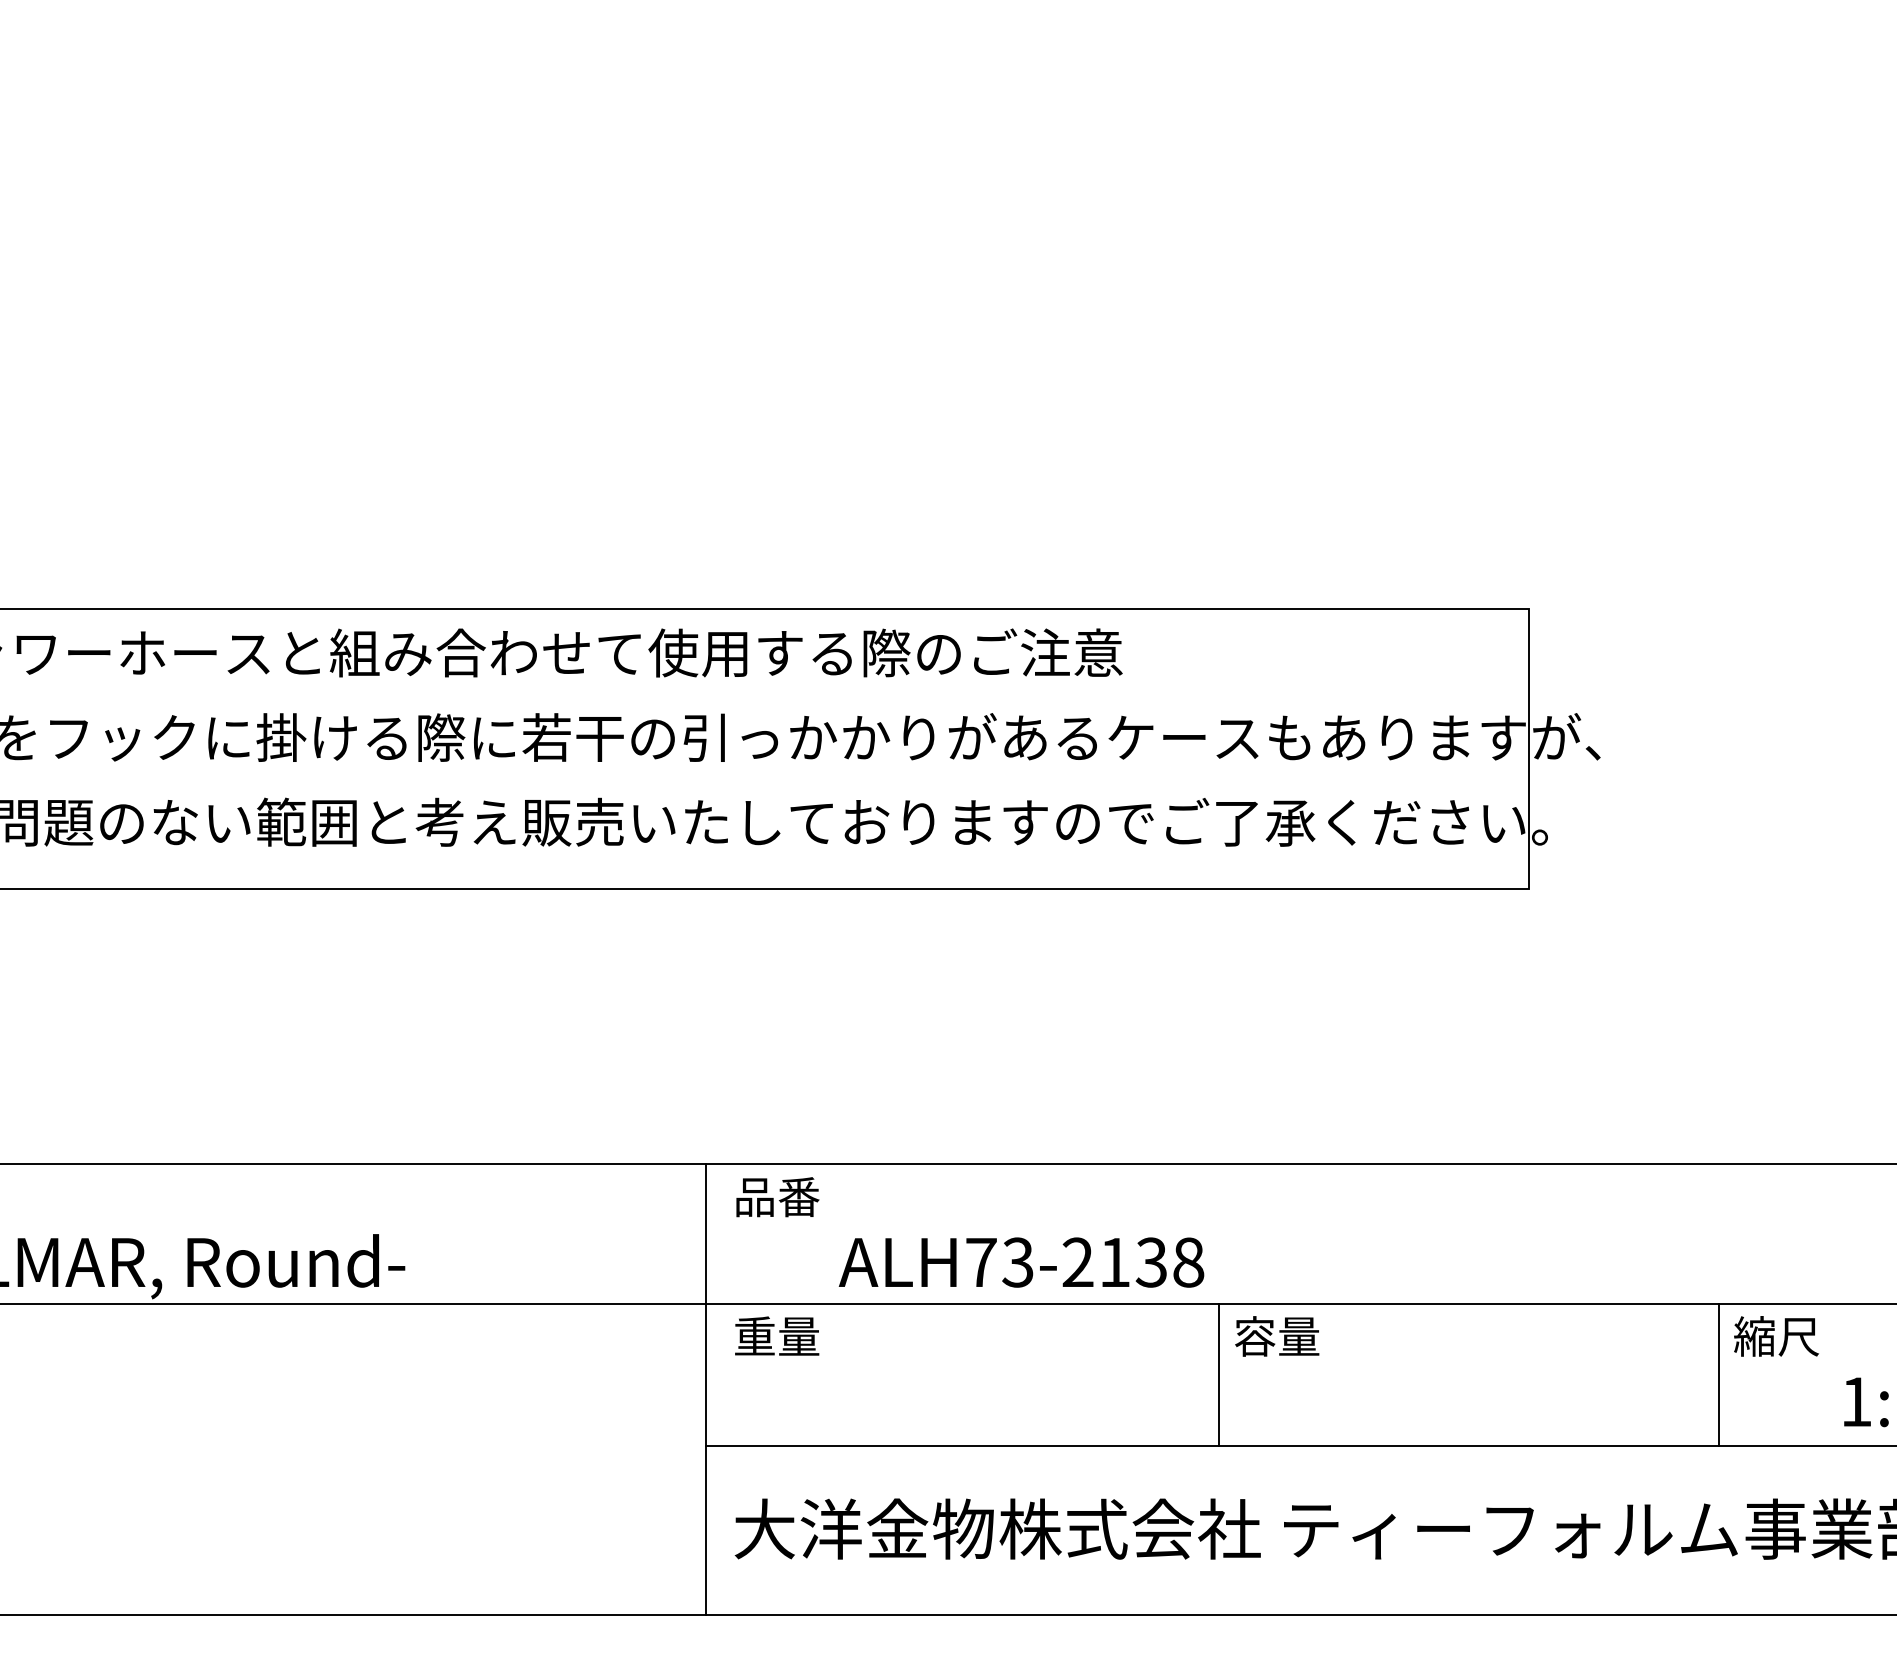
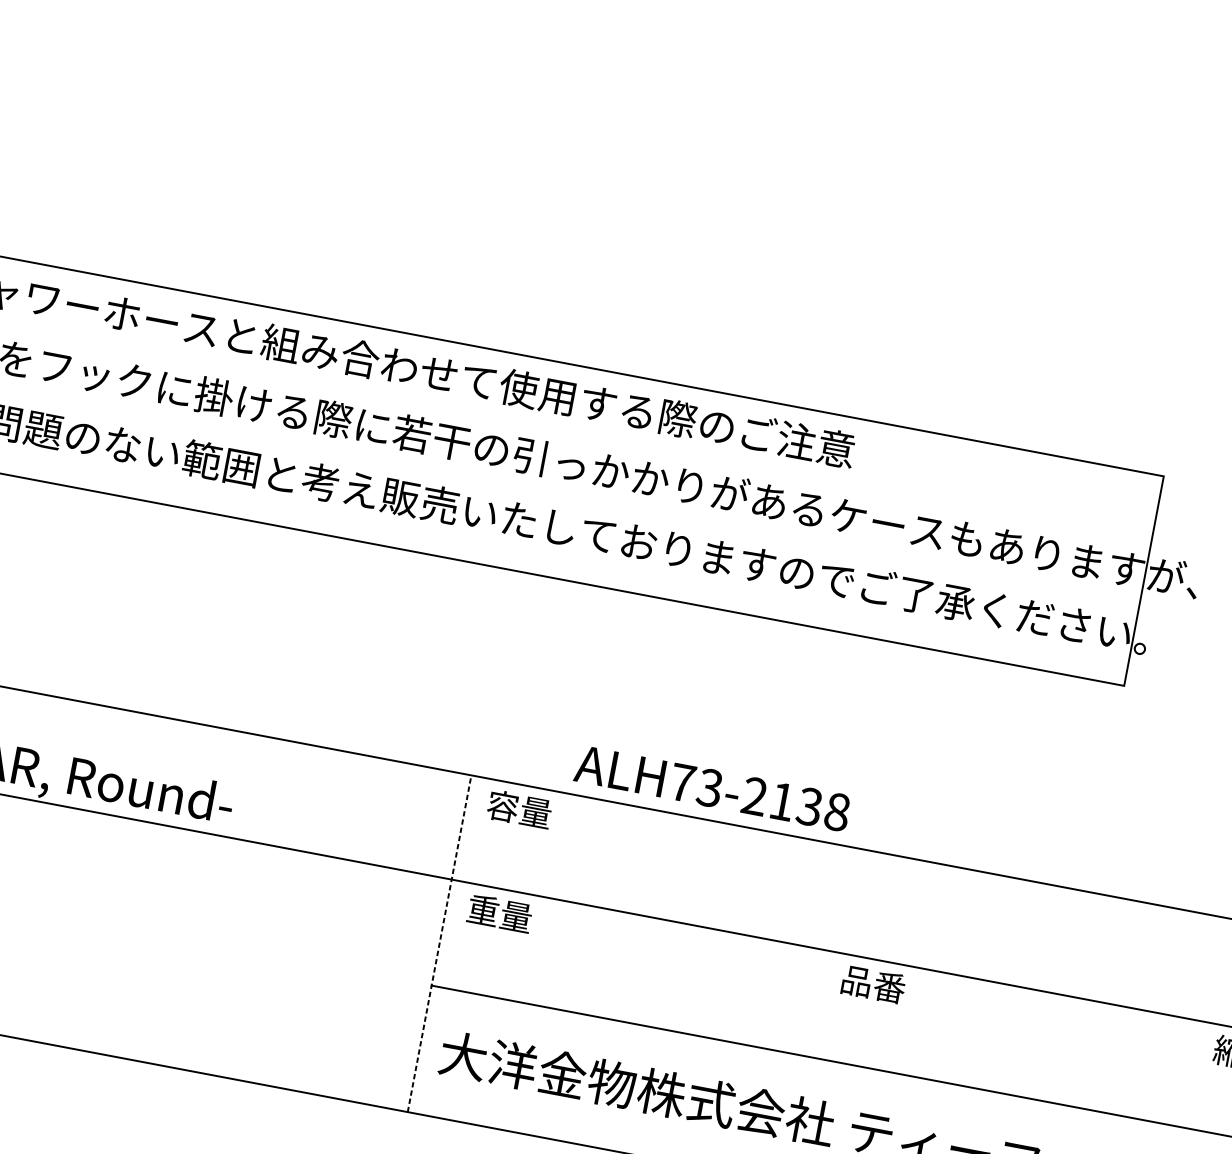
text: (777, 1196) -> (519, 809), 品番 -> 容量
text: (1021, 1262) -> (712, 788), moved
text: (1277, 1336) -> (873, 984), 容量 -> 品番
line: (1218, 1375) -> (823, 1005), removed
line: (1718, 1375) -> (1197, 1075), removed
line: (706, 1389) -> (439, 943), solid -> dashed

